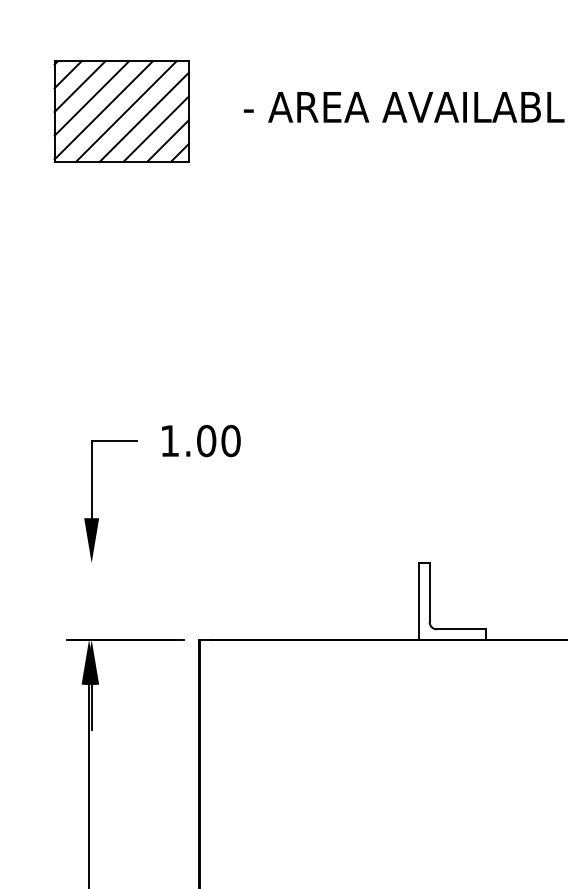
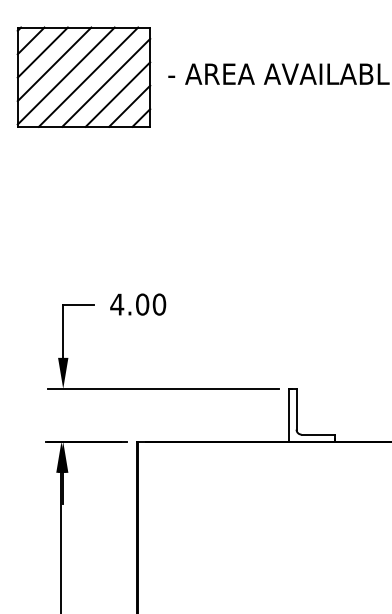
part: (121, 110) -> (83, 76), size x1.43
text: (170, 440) -> (117, 304), 1.00 -> 4.00
line: (235, 562) -> (162, 388), added

